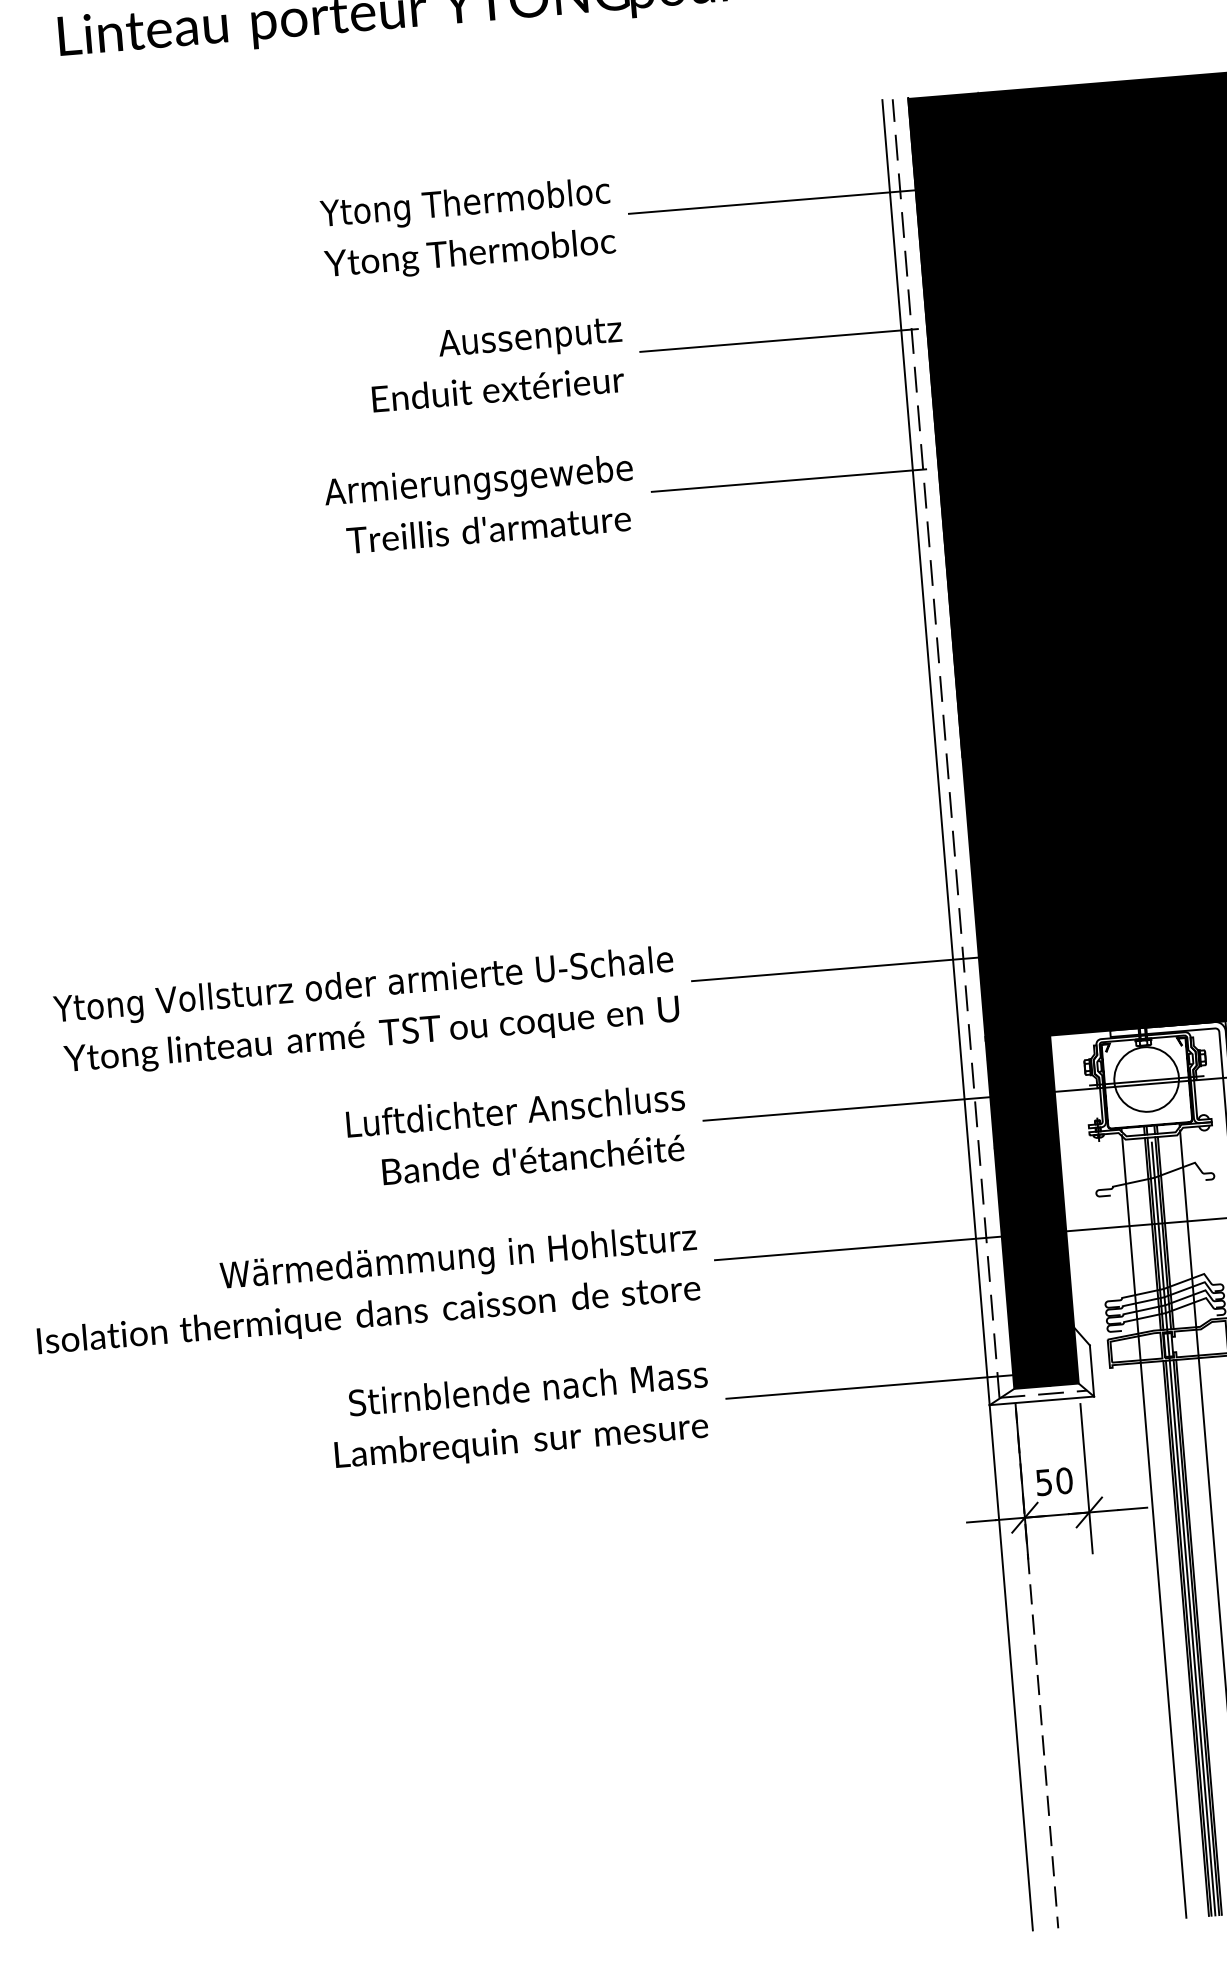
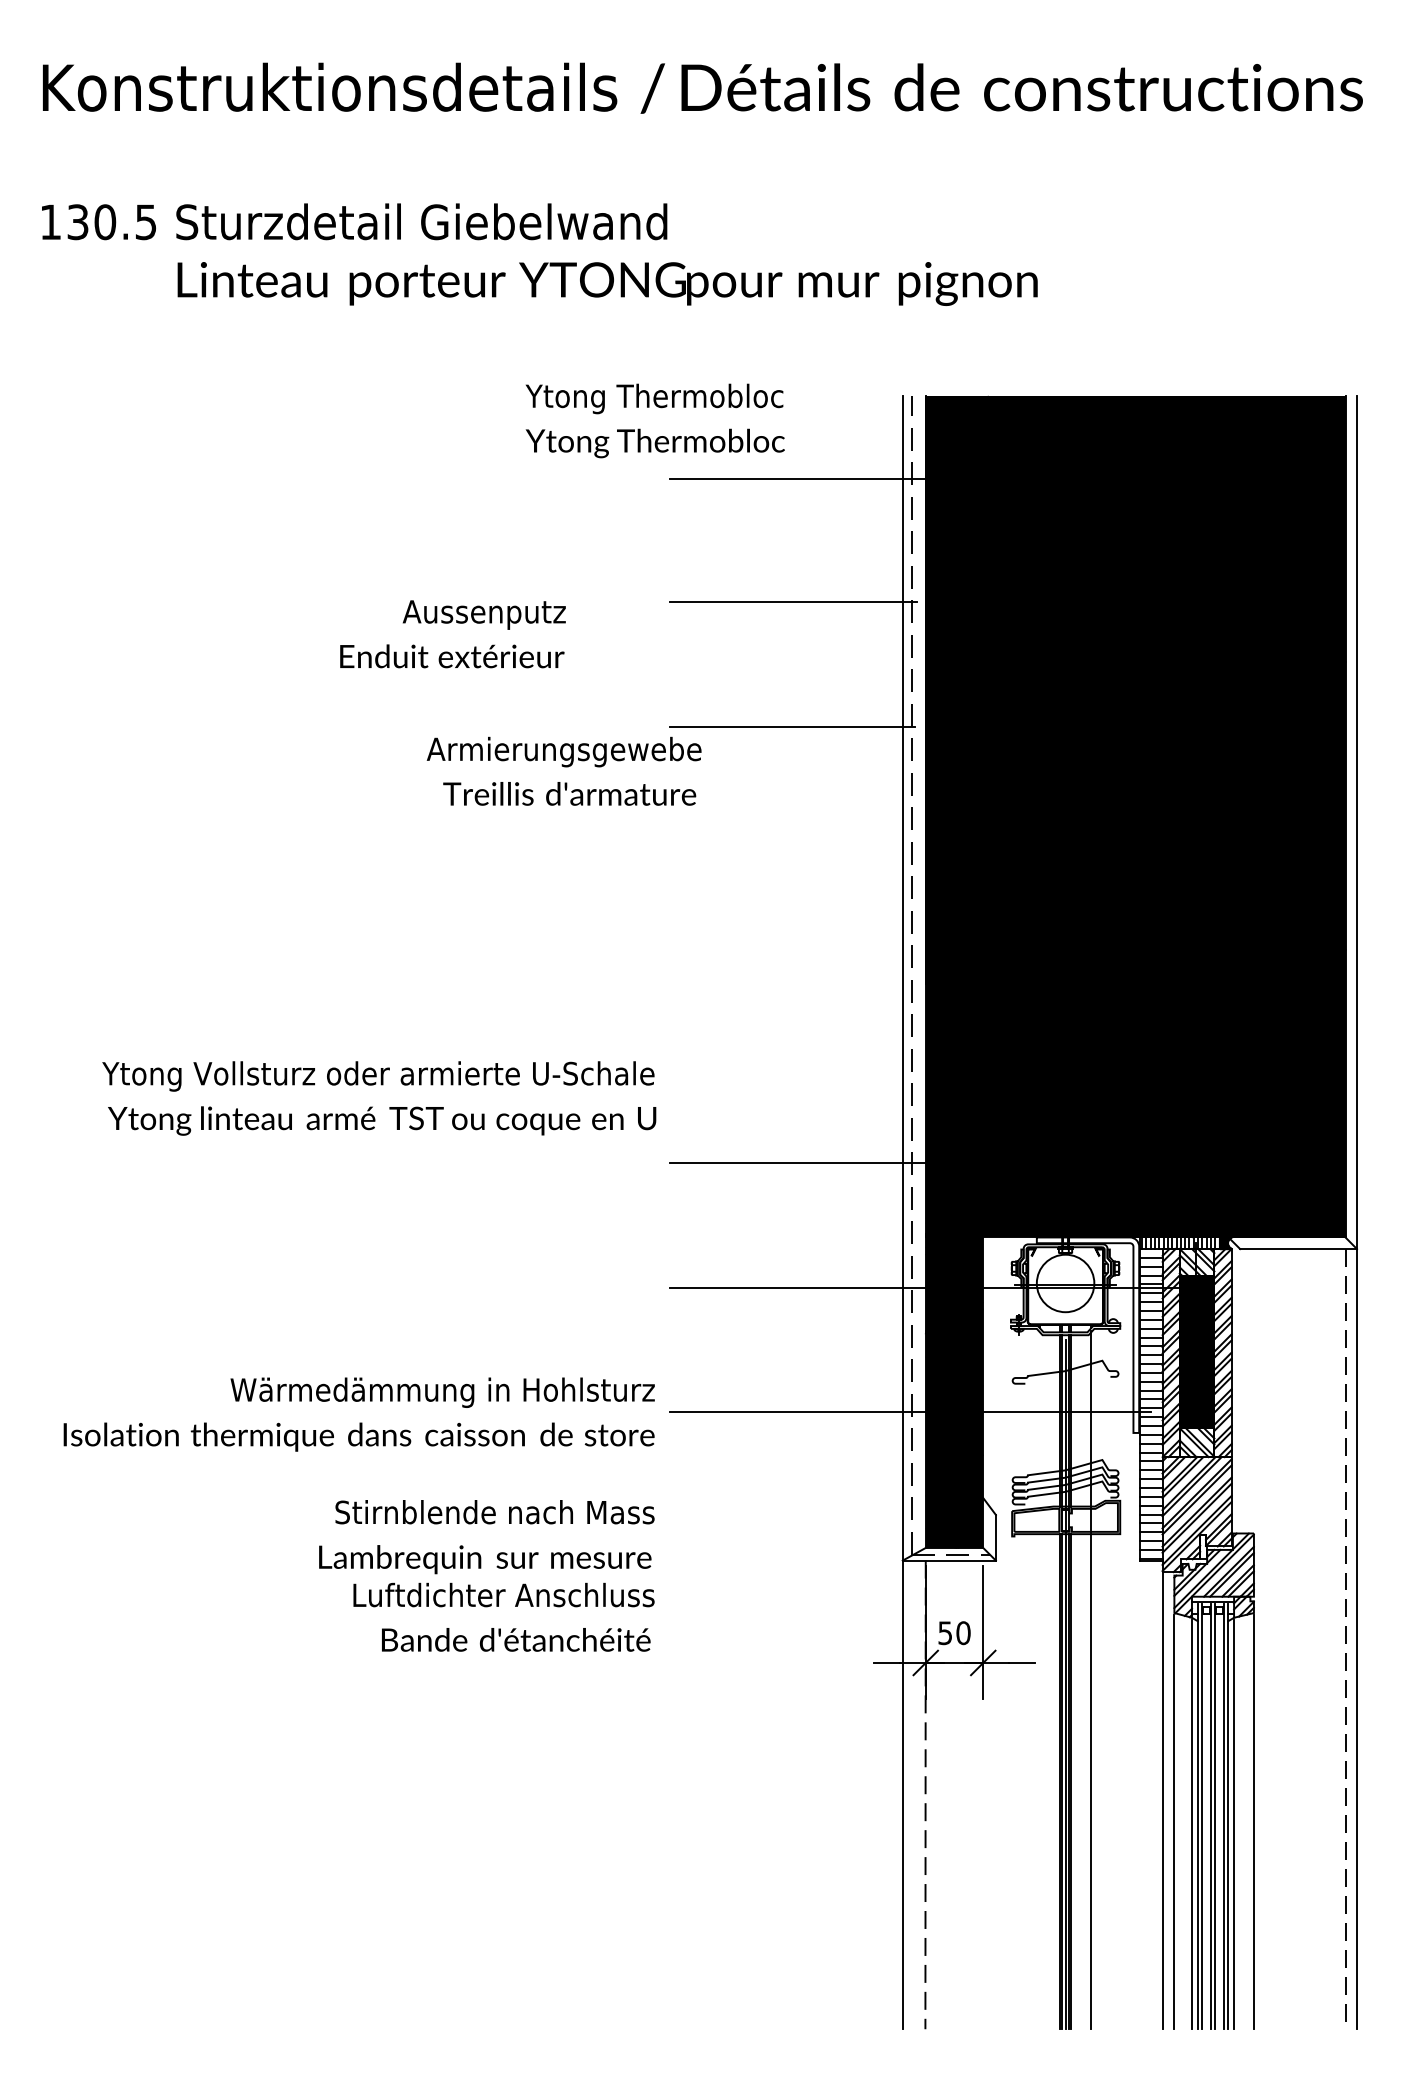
text: (467, 229) -> (654, 420), moved
text: (496, 364) -> (452, 634), moved
text: (479, 503) -> (563, 770), moved
text: (366, 1011) -> (379, 1098), moved
text: (516, 1134) -> (503, 1616), moved
line: (887, 1385) -> (813, 1535), removed
line: (1154, 1526) -> (1039, 1680), removed

